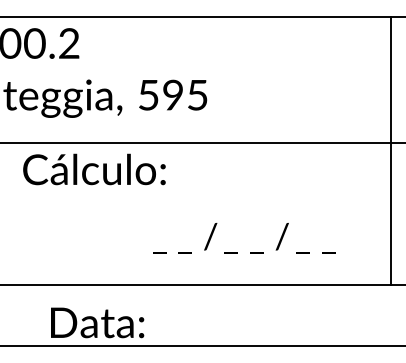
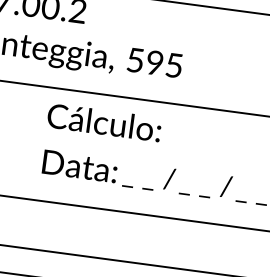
text: (94, 169) -> (104, 122), moved
text: (97, 322) -> (80, 166), moved

